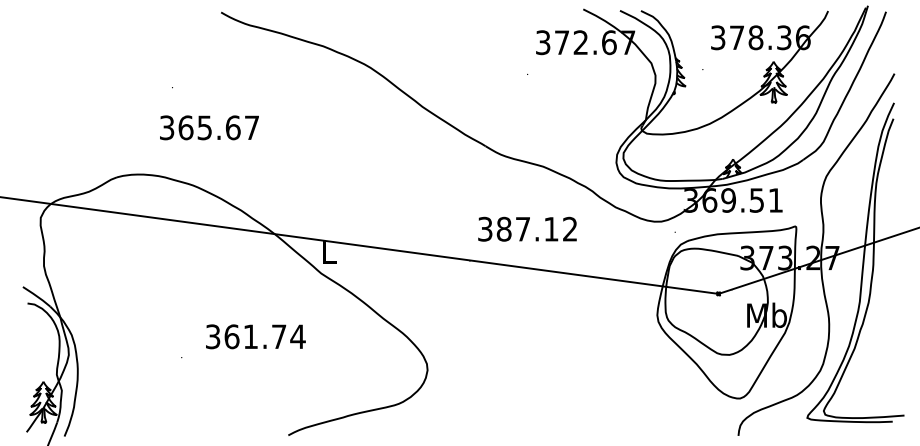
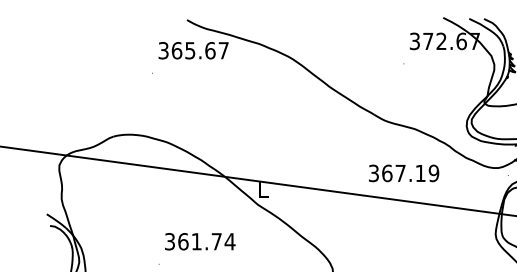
text: (209, 127) -> (193, 50), moved
text: (536, 228) -> (410, 172), 387.12 -> 367.19
text: (255, 336) -> (200, 241), moved

